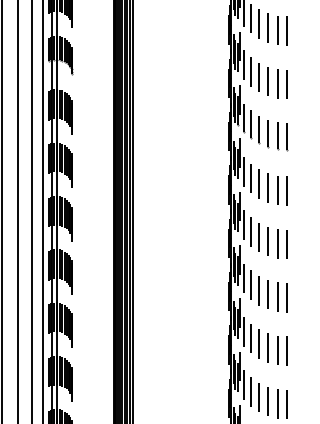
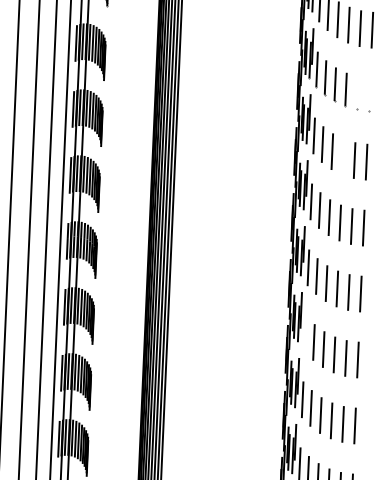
line: (277, 135) -> (357, 92), removed
line: (287, 136) -> (369, 94), removed
line: (268, 187) -> (343, 156), removed
line: (244, 331) -> (306, 333), removed

